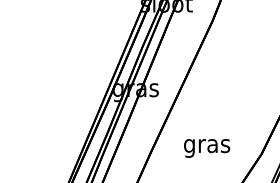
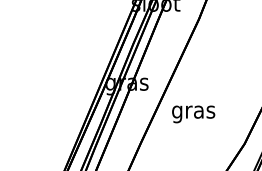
text: (207, 148) -> (194, 114), moved

